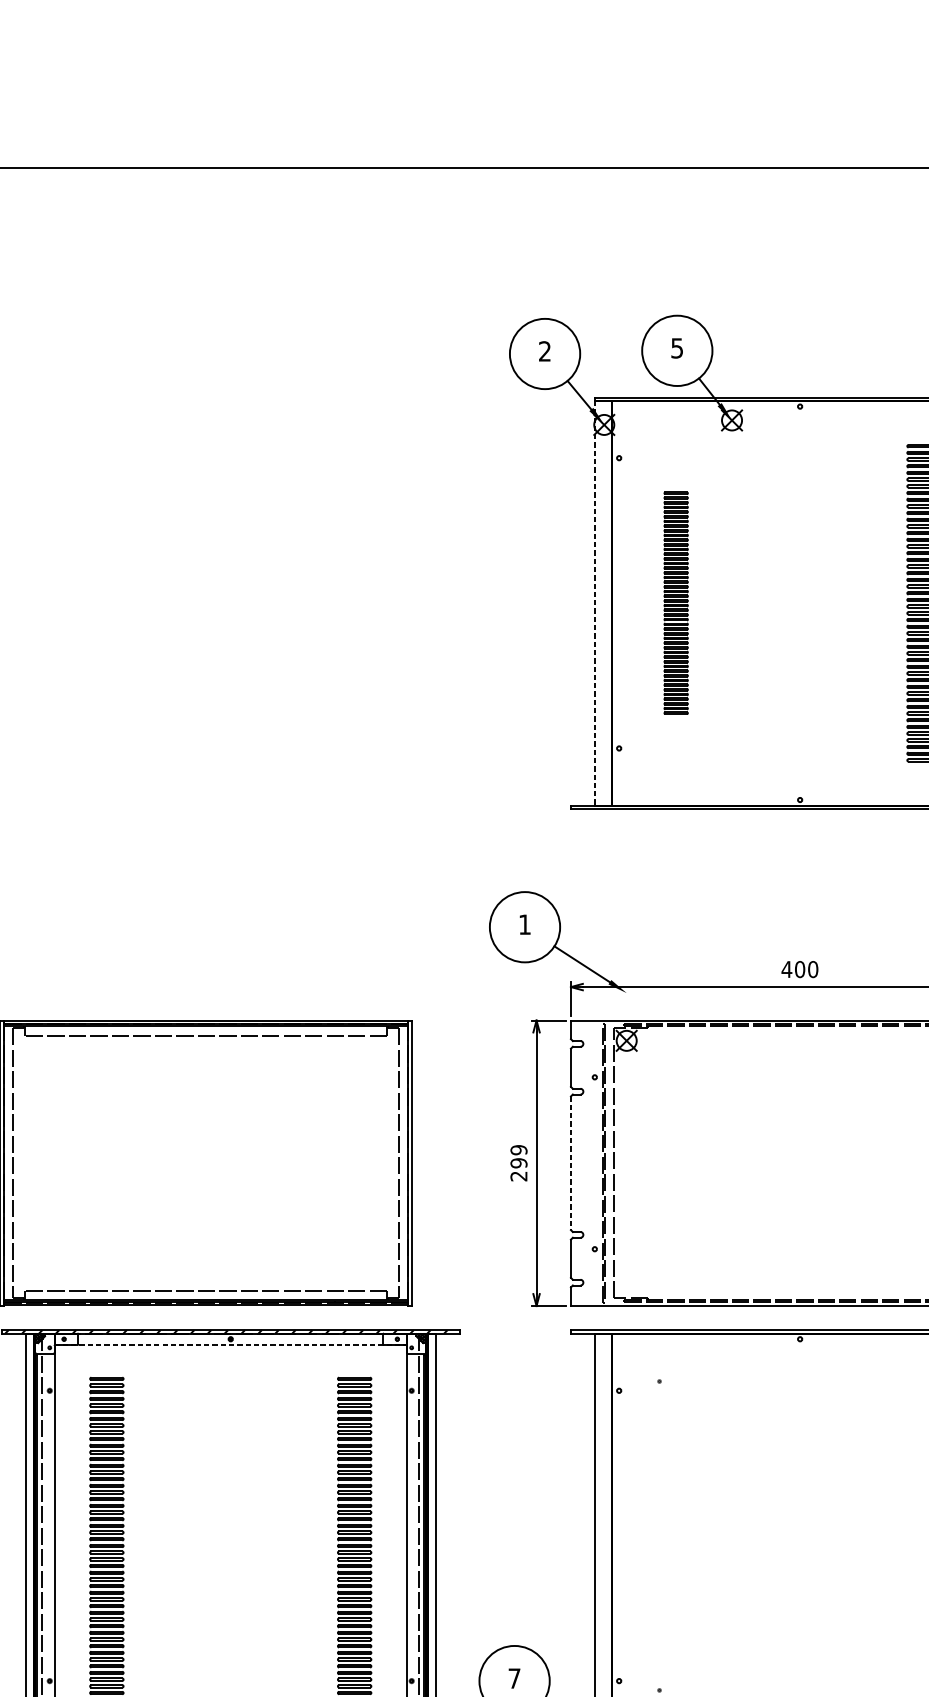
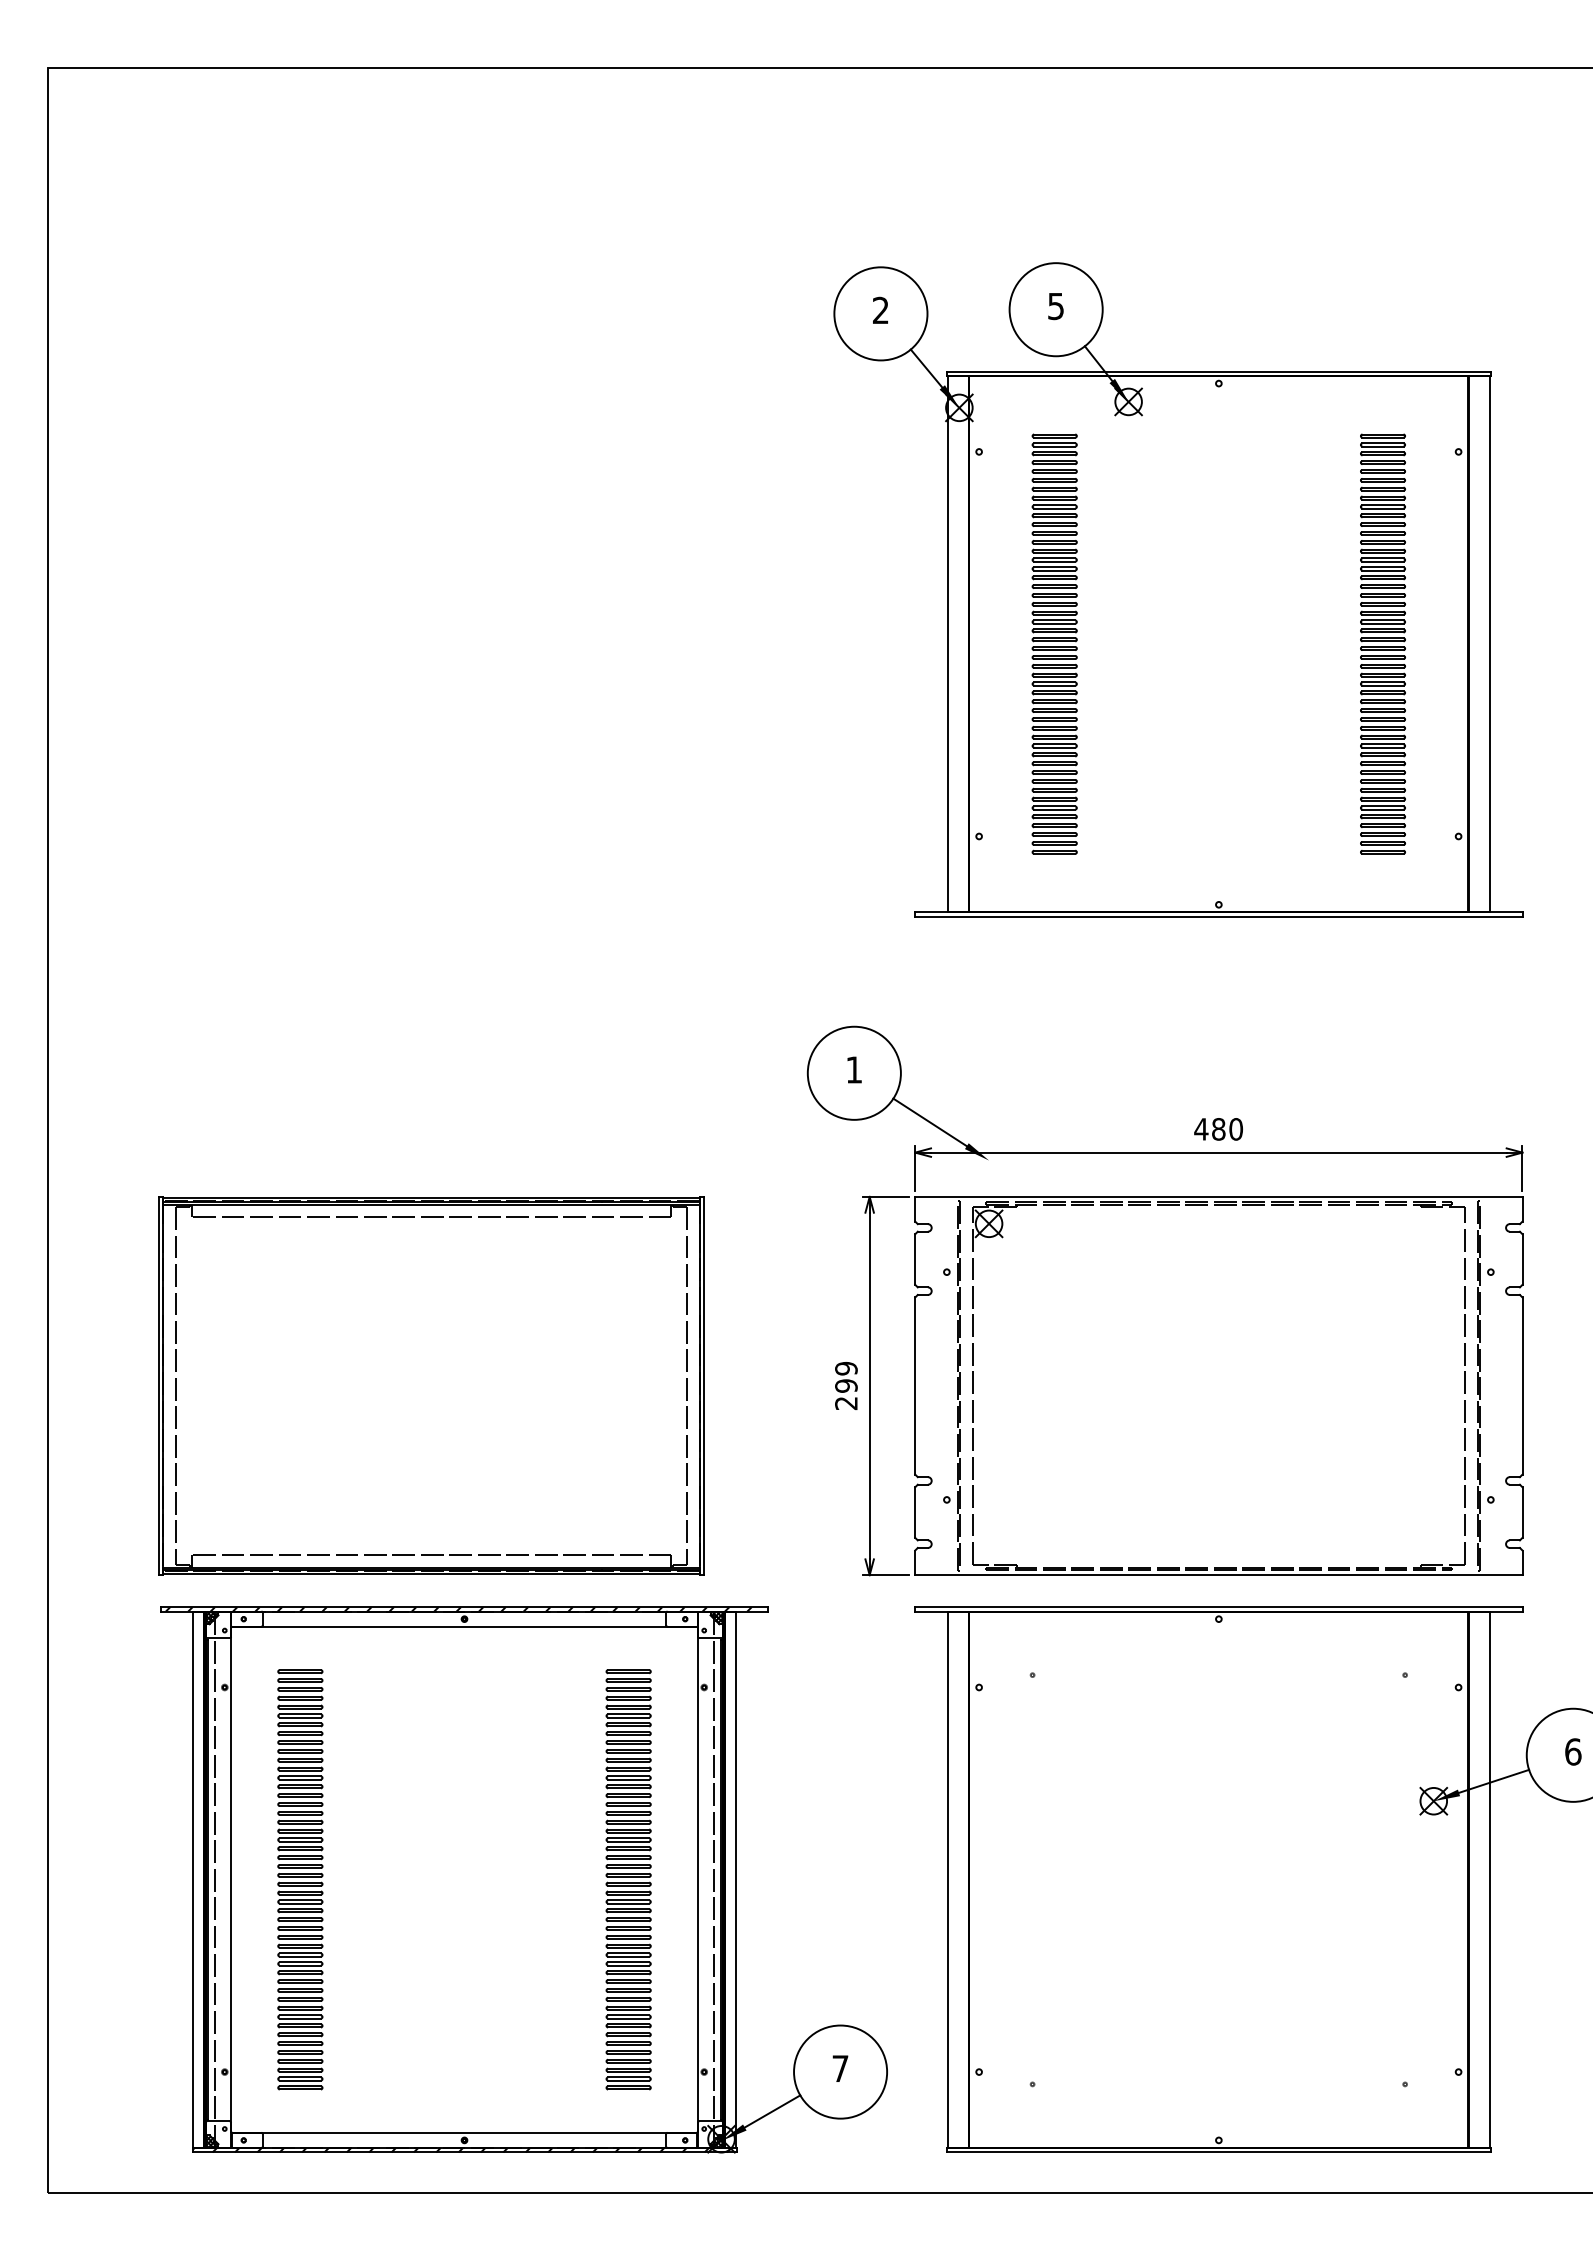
part: (676, 602) -> (1054, 643), size x1.43
line: (595, 603) -> (947, 644), dashed -> solid
text: (799, 969) -> (1218, 1129), 400 -> 480
line: (571, 1163) -> (915, 1386), dashed -> solid
line: (231, 1344) -> (465, 1626), dashed -> solid

